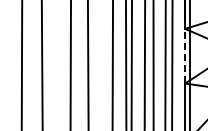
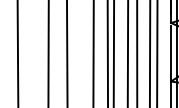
line: (185, 57) -> (171, 53), dashed -> solid

